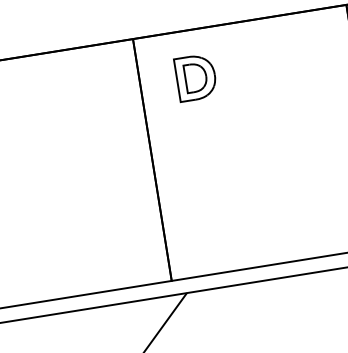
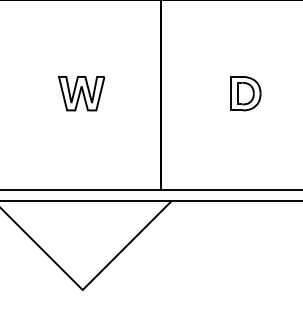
part: (195, 77) -> (245, 93), moved
part: (50, 174) -> (81, 93), added

